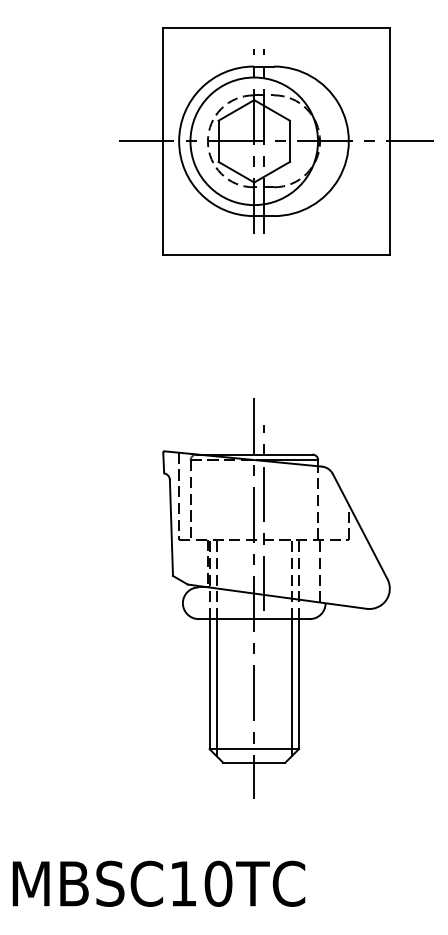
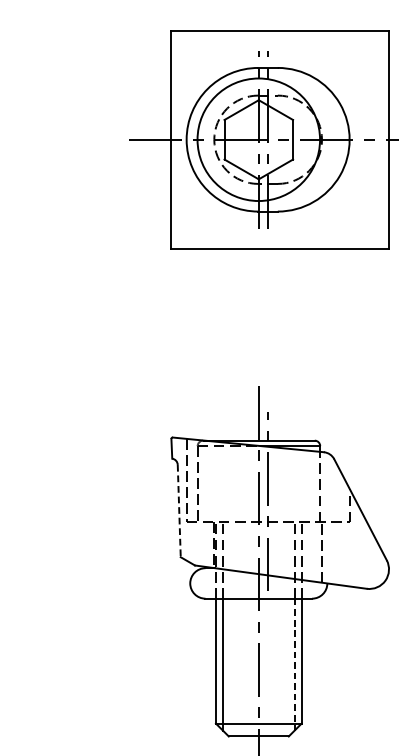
line: (171, 528) -> (179, 511), solid -> dashed
line: (291, 687) -> (294, 664), solid -> dashed

